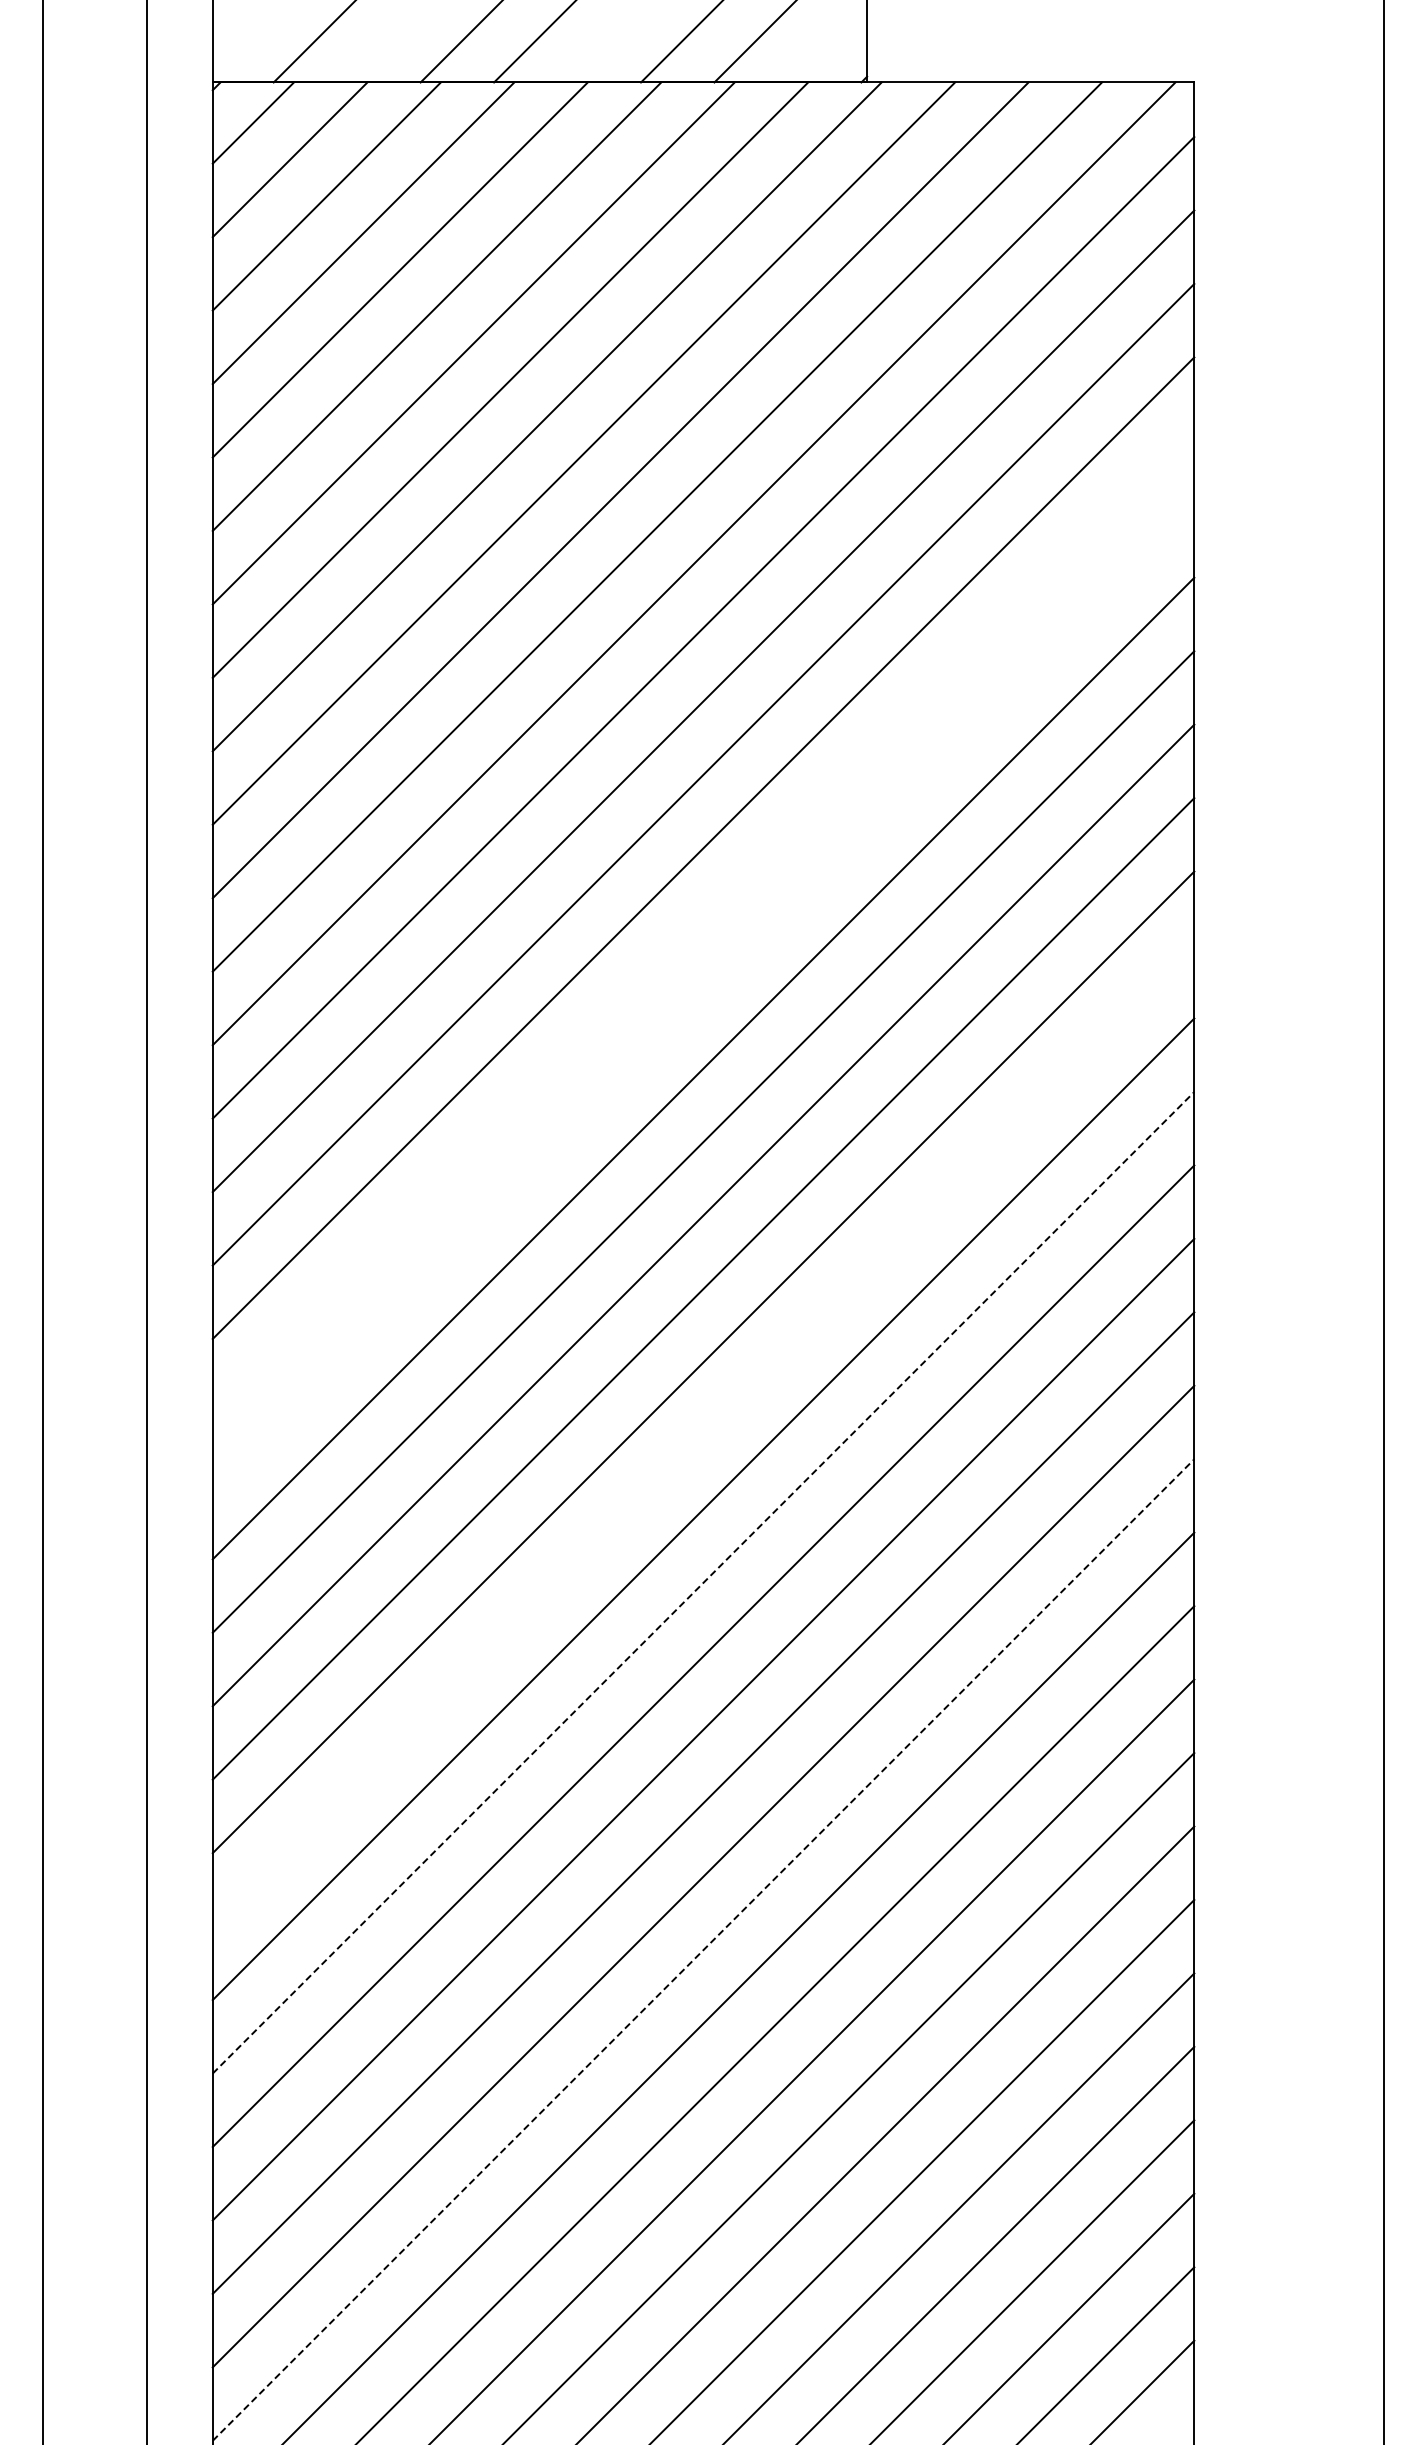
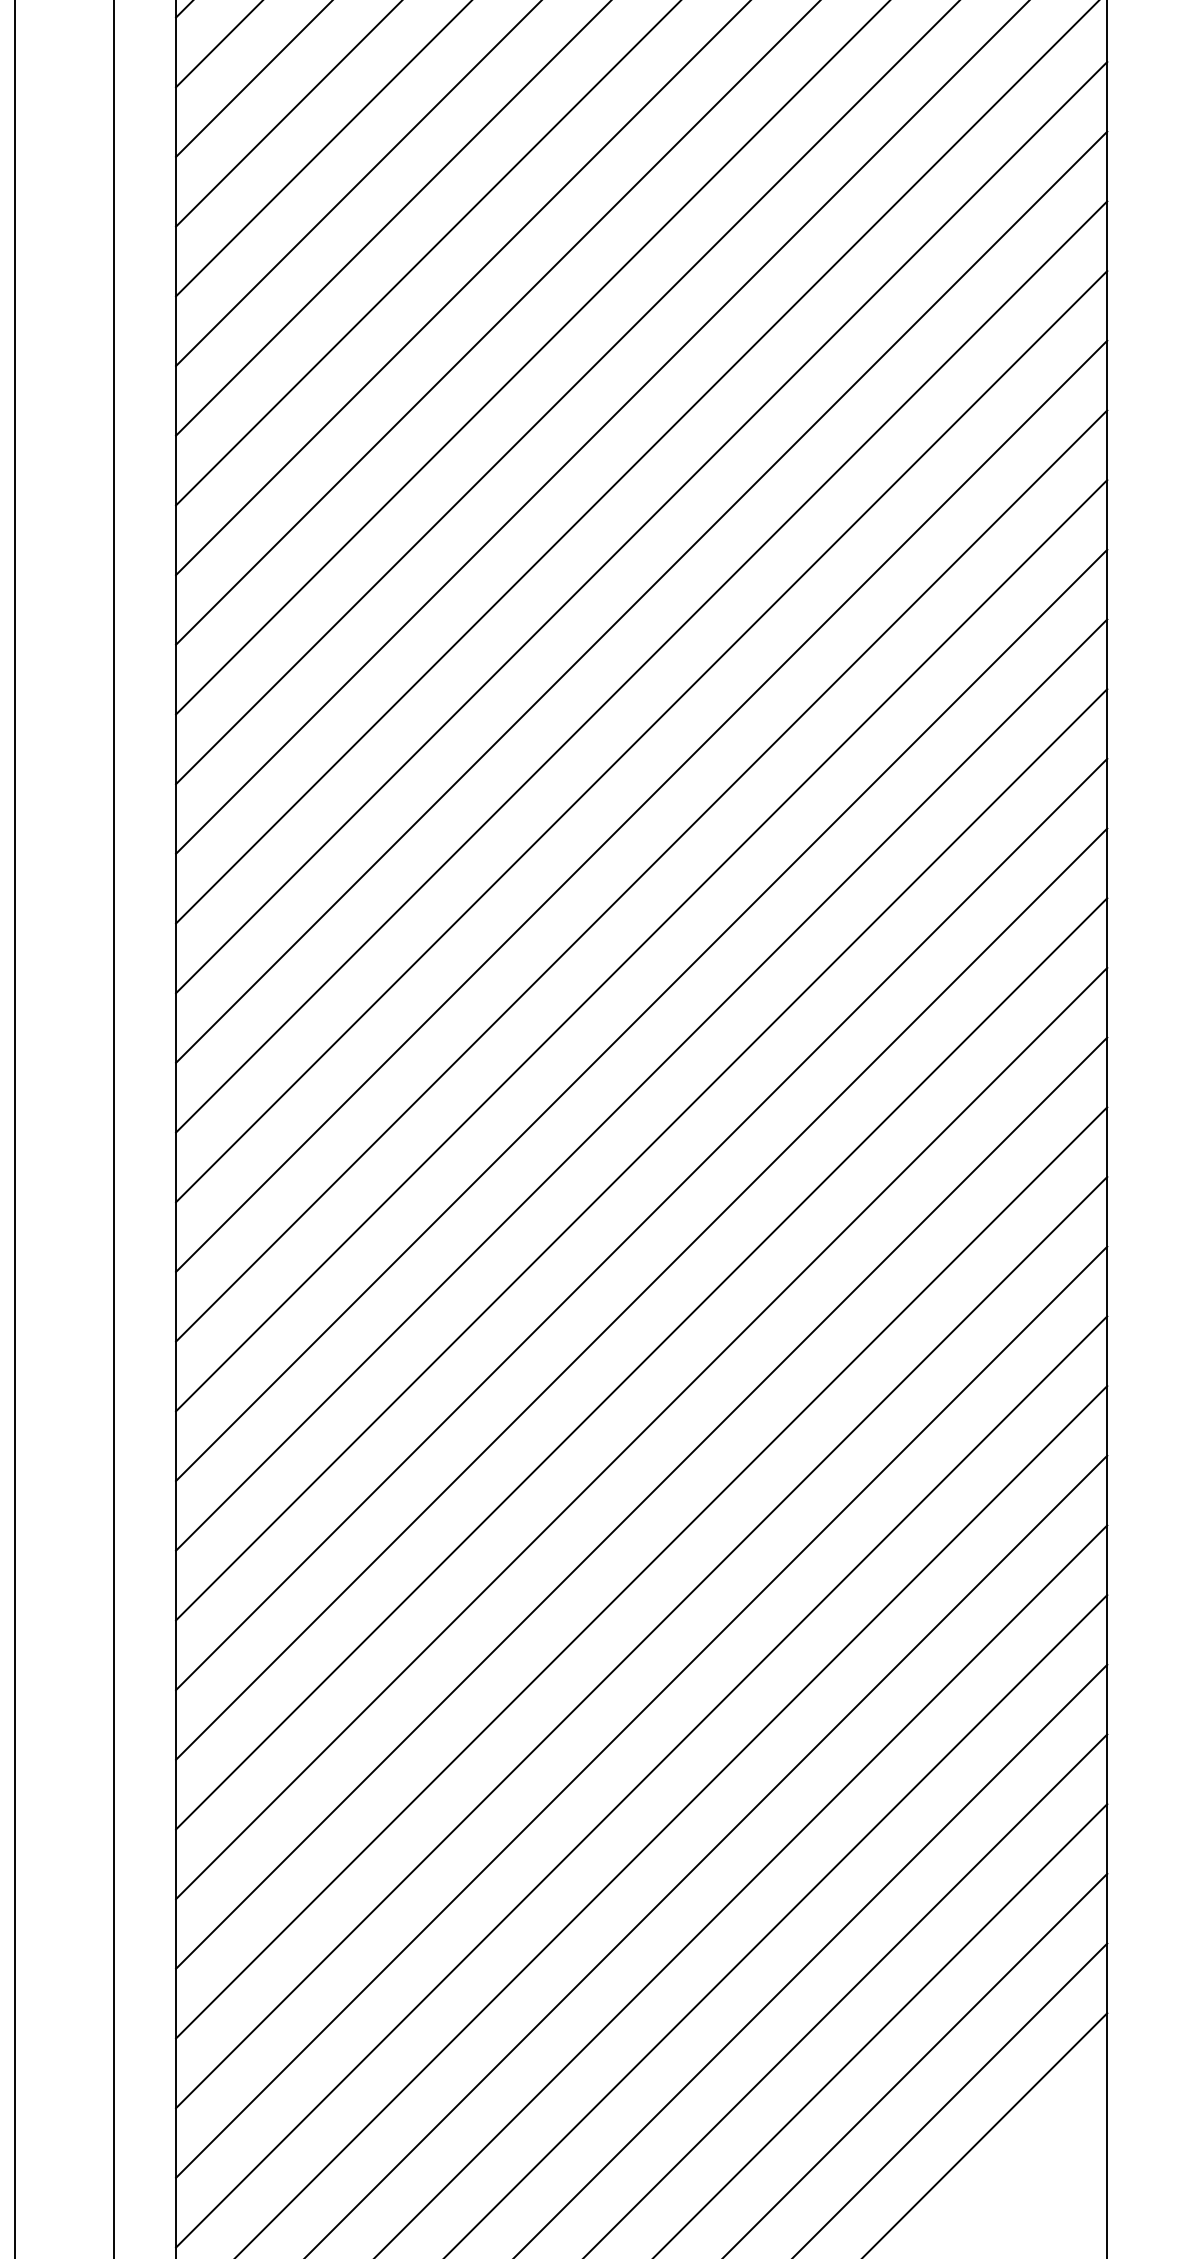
line: (703, 921) -> (641, 666), added
line: (703, 994) -> (641, 736), added
line: (703, 1435) -> (641, 1154), added
line: (703, 1582) -> (641, 1293), dashed -> solid
line: (703, 1949) -> (641, 1642), dashed -> solid

